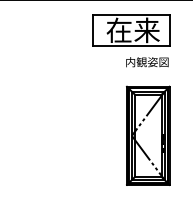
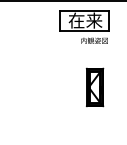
part: (147, 135) -> (94, 87), size x0.6

